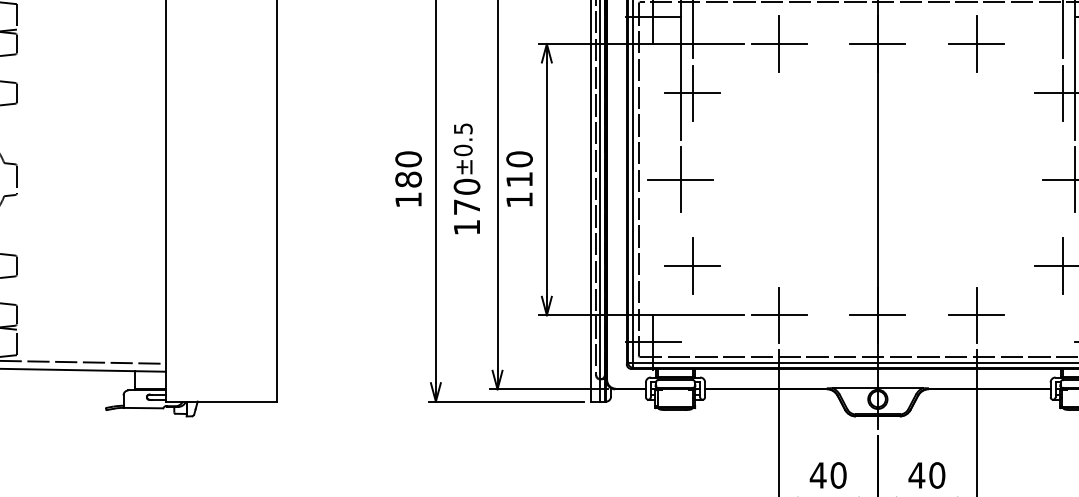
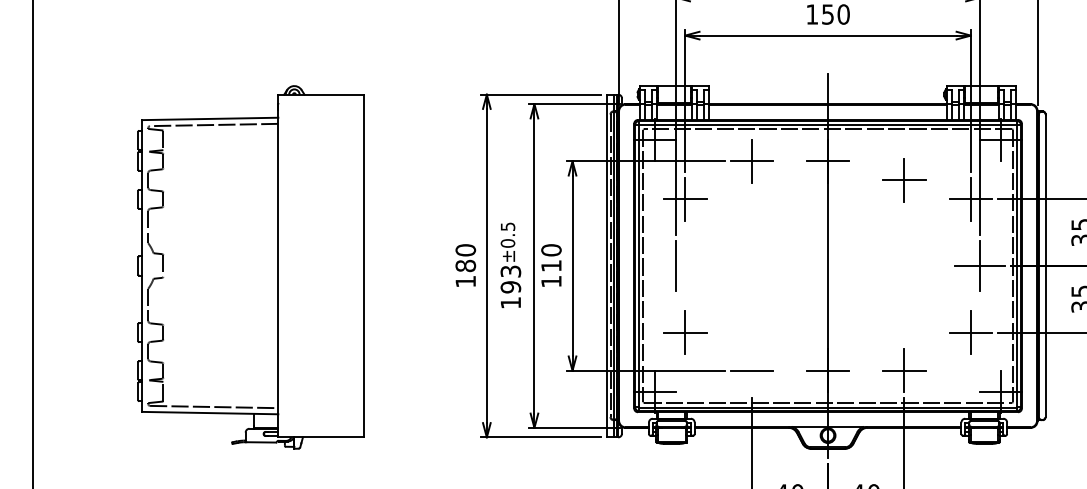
part: (976, 44) -> (904, 180), moved
line: (680, 180) -> (675, 266), removed
text: (466, 197) -> (510, 279), 170 -> 193
line: (778, 315) -> (751, 370), removed

